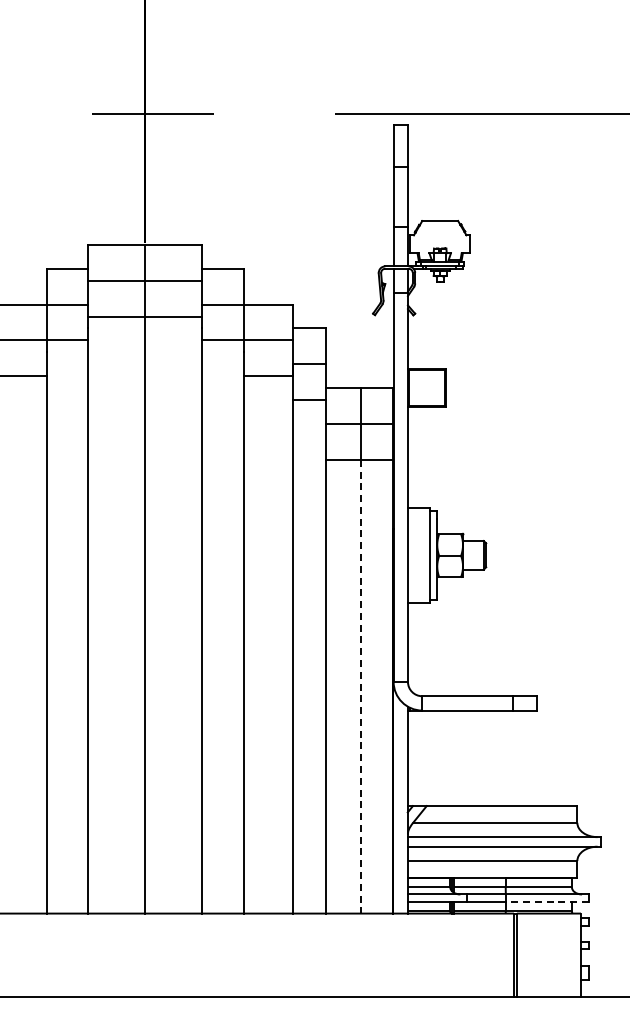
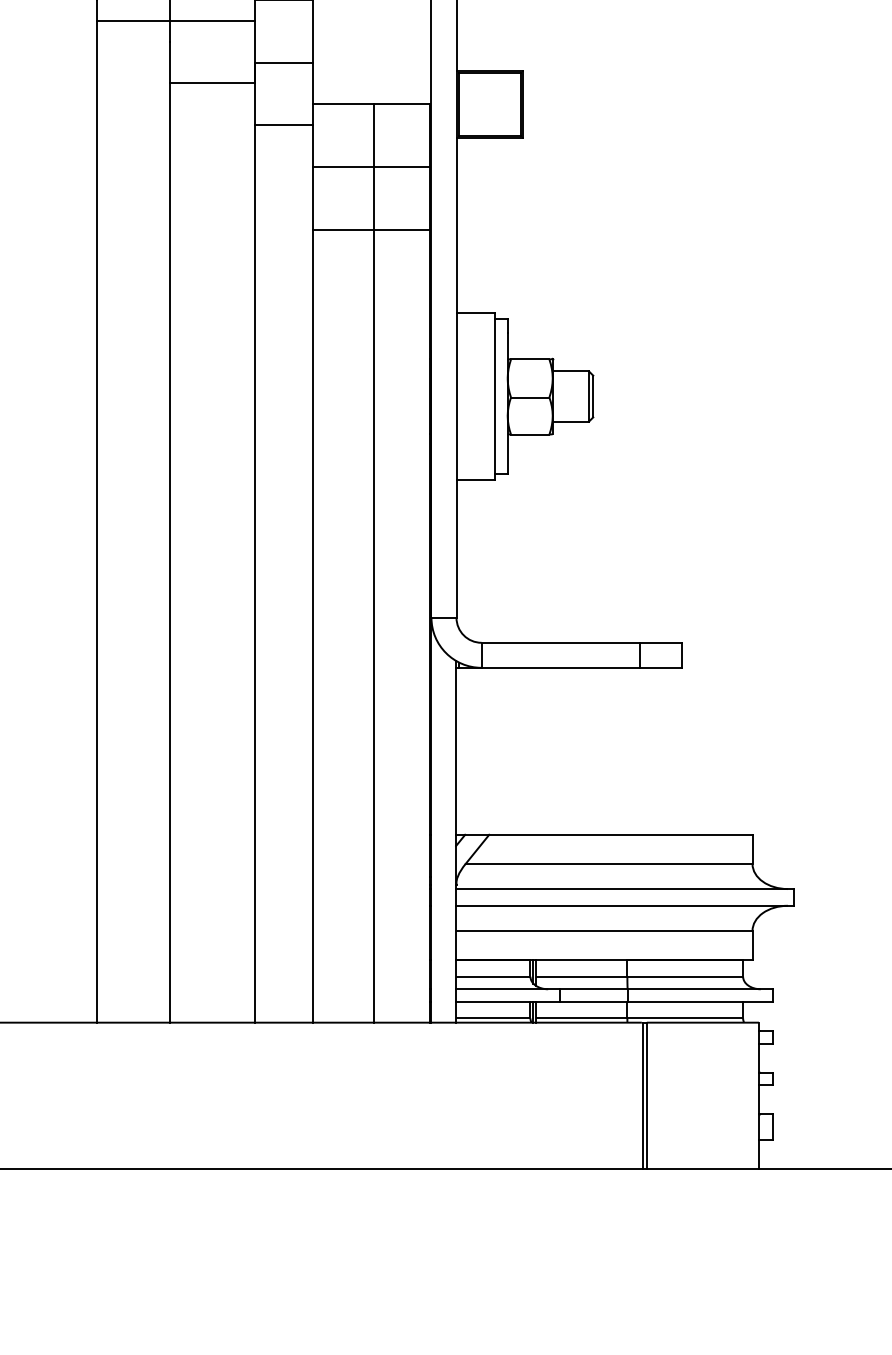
line: (360, 686) -> (373, 625), dashed -> solid
line: (546, 901) -> (698, 1001), dashed -> solid

